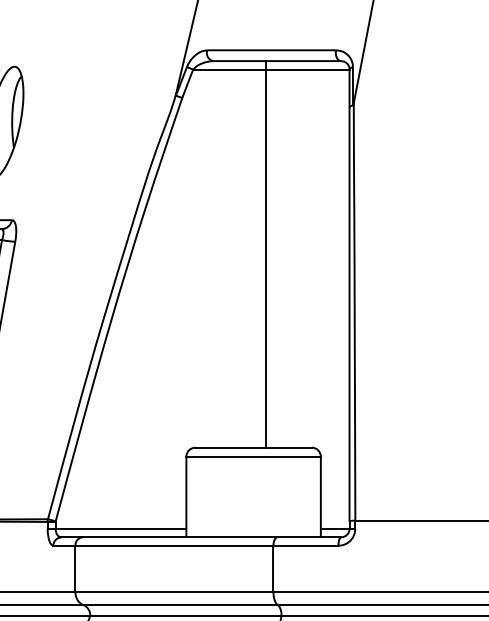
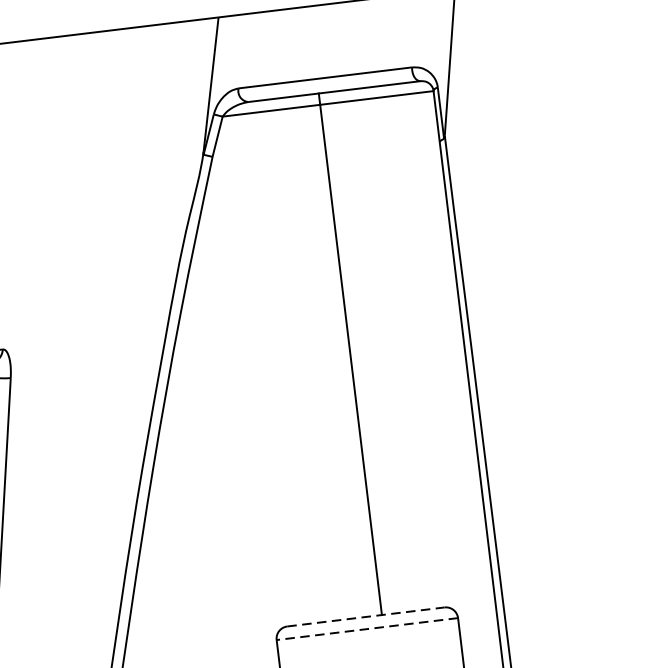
line: (254, 447) -> (367, 616), solid -> dashed
line: (253, 456) -> (367, 628), solid -> dashed

